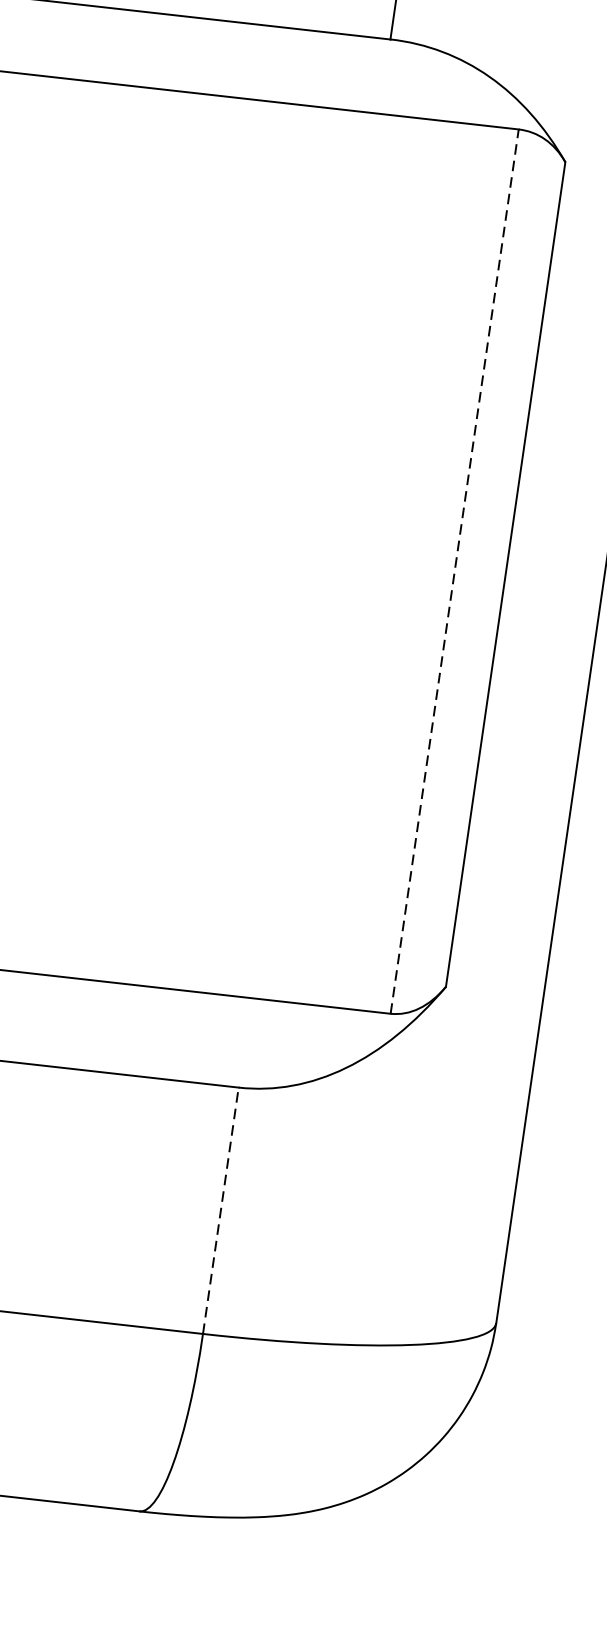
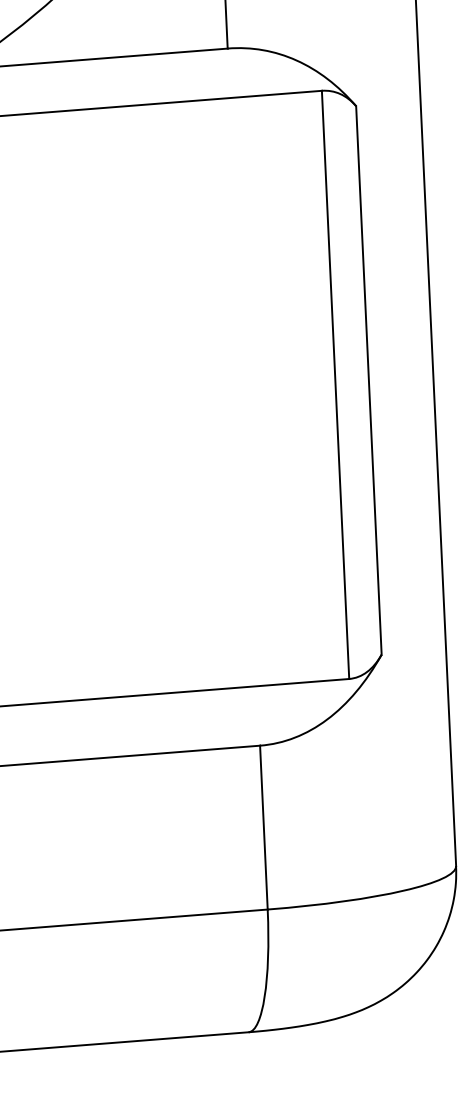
line: (454, 570) -> (335, 384), dashed -> solid
line: (220, 1210) -> (263, 827), dashed -> solid

